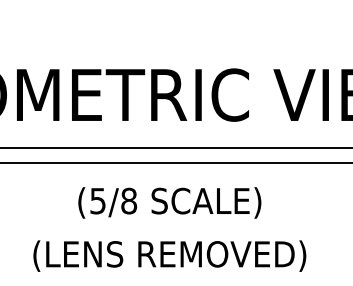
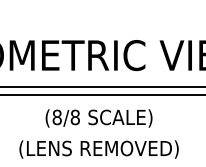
text: (96, 201) -> (56, 117), (5/8 -> (8/8

